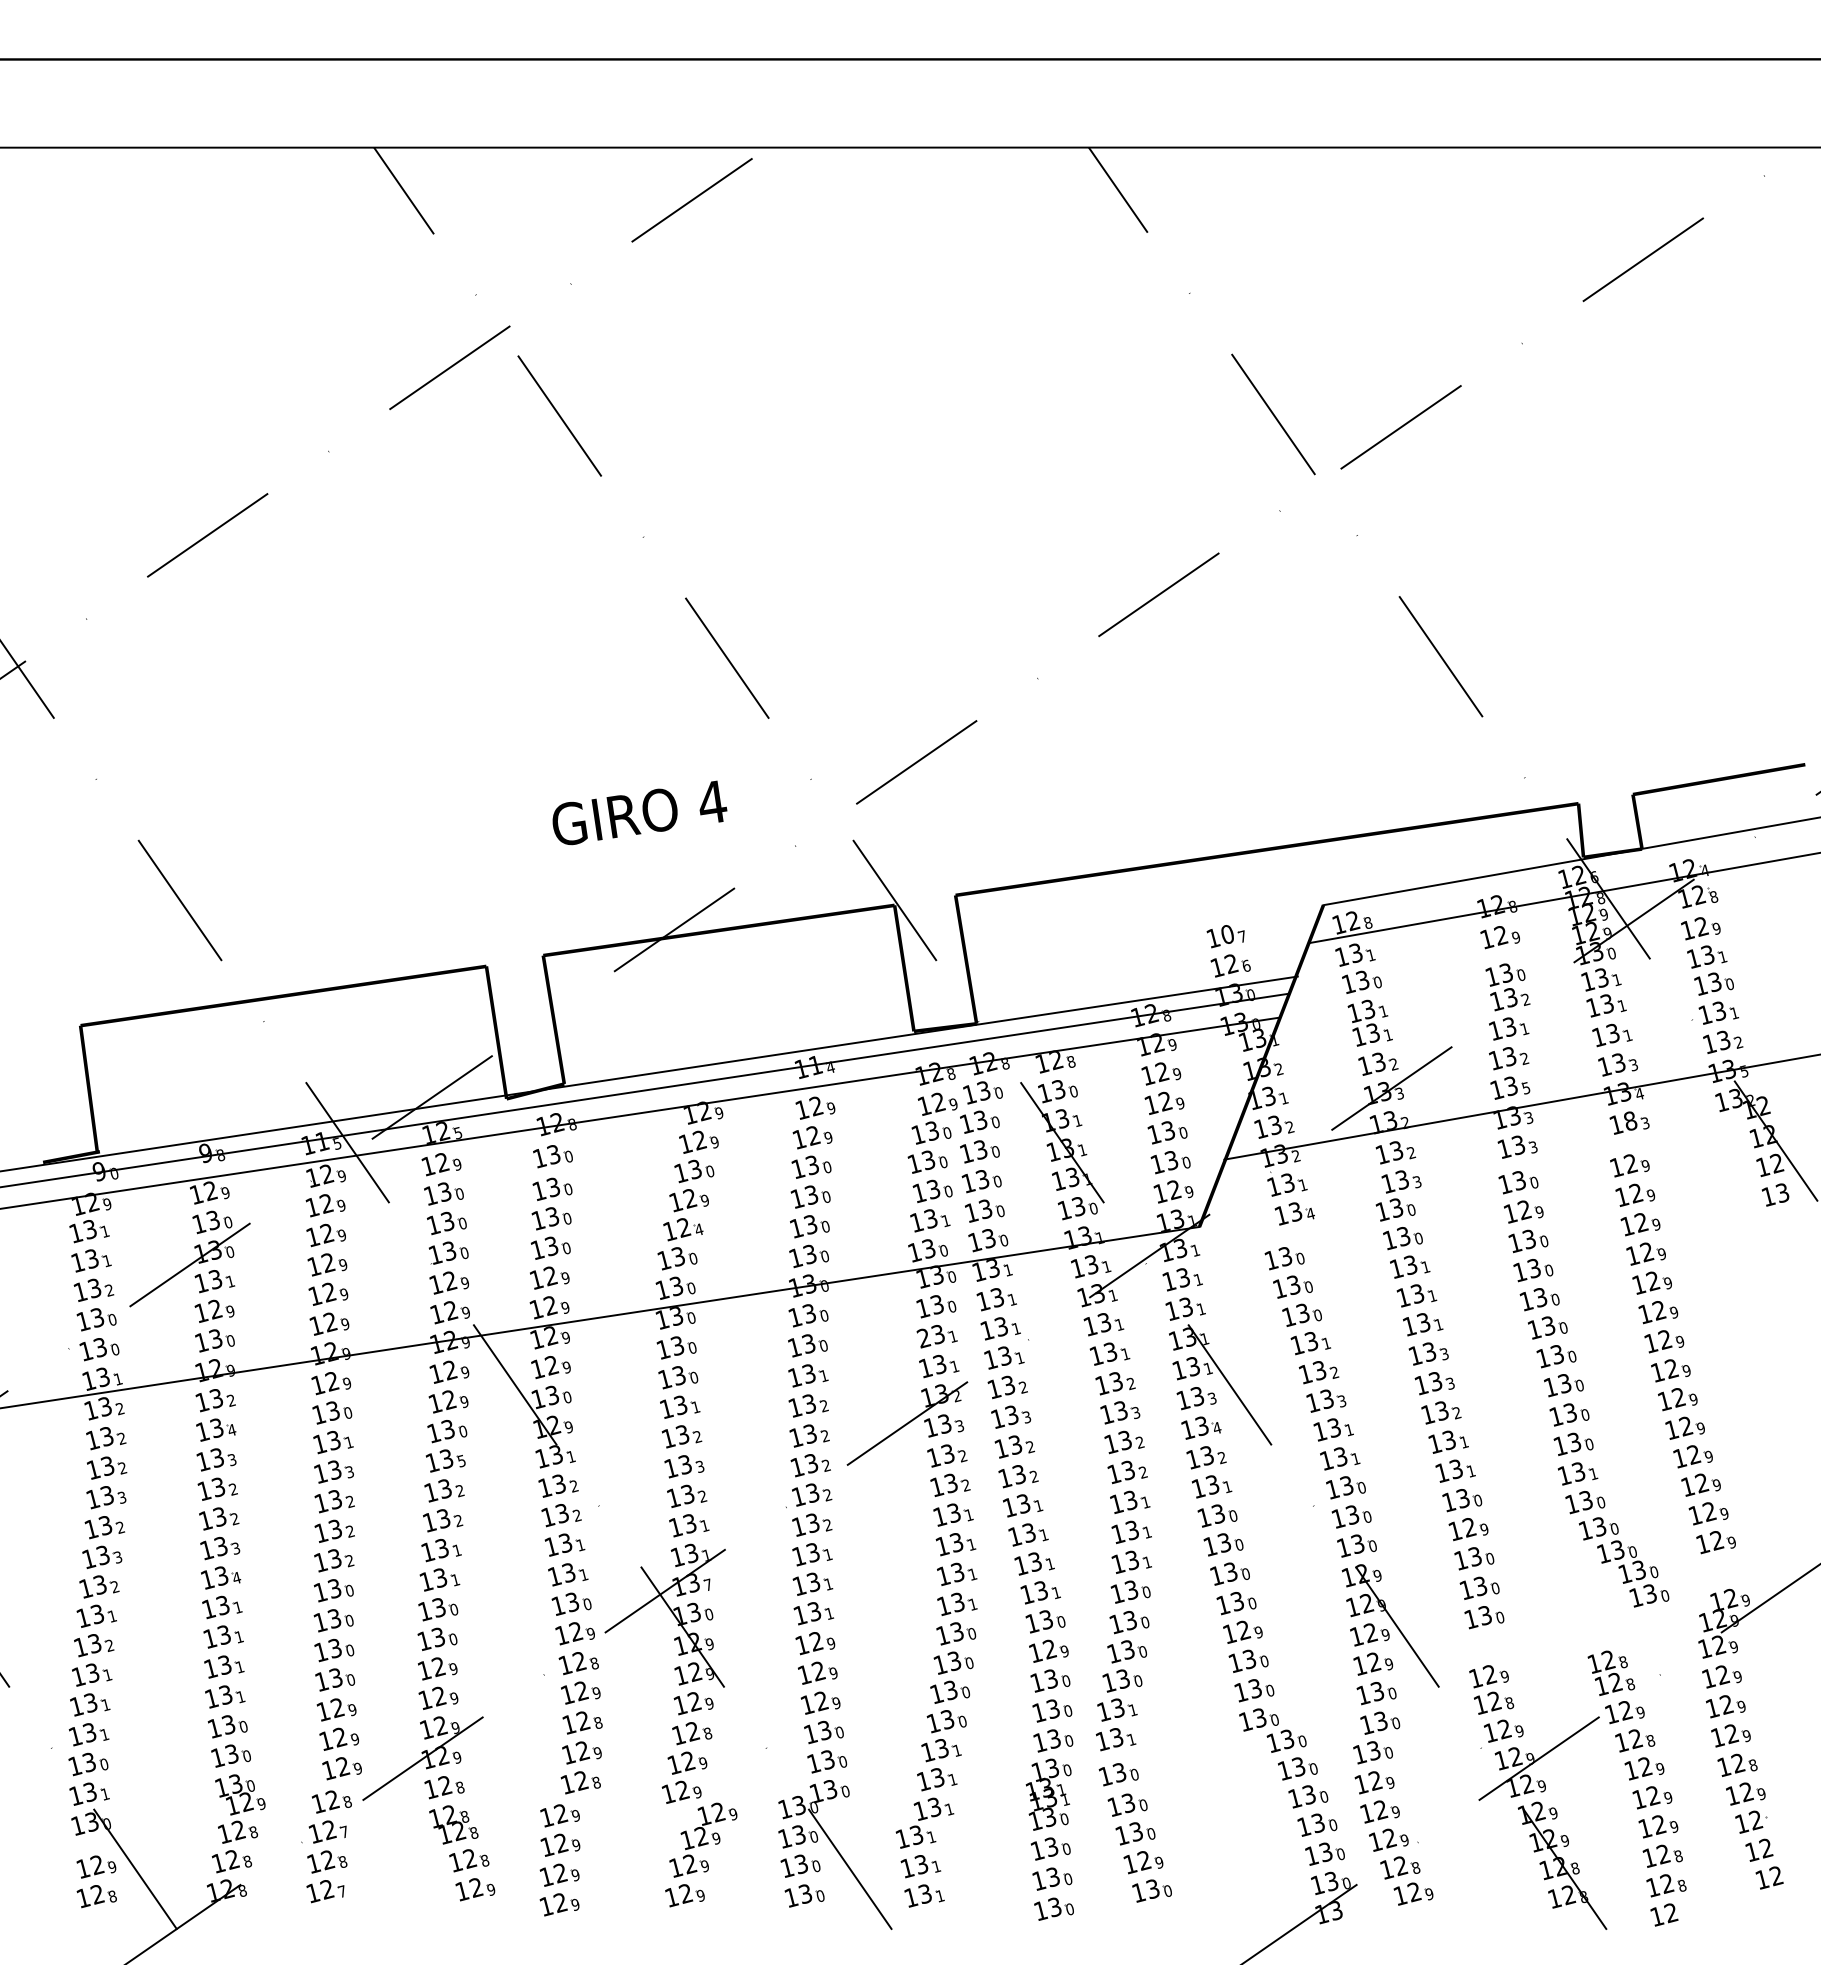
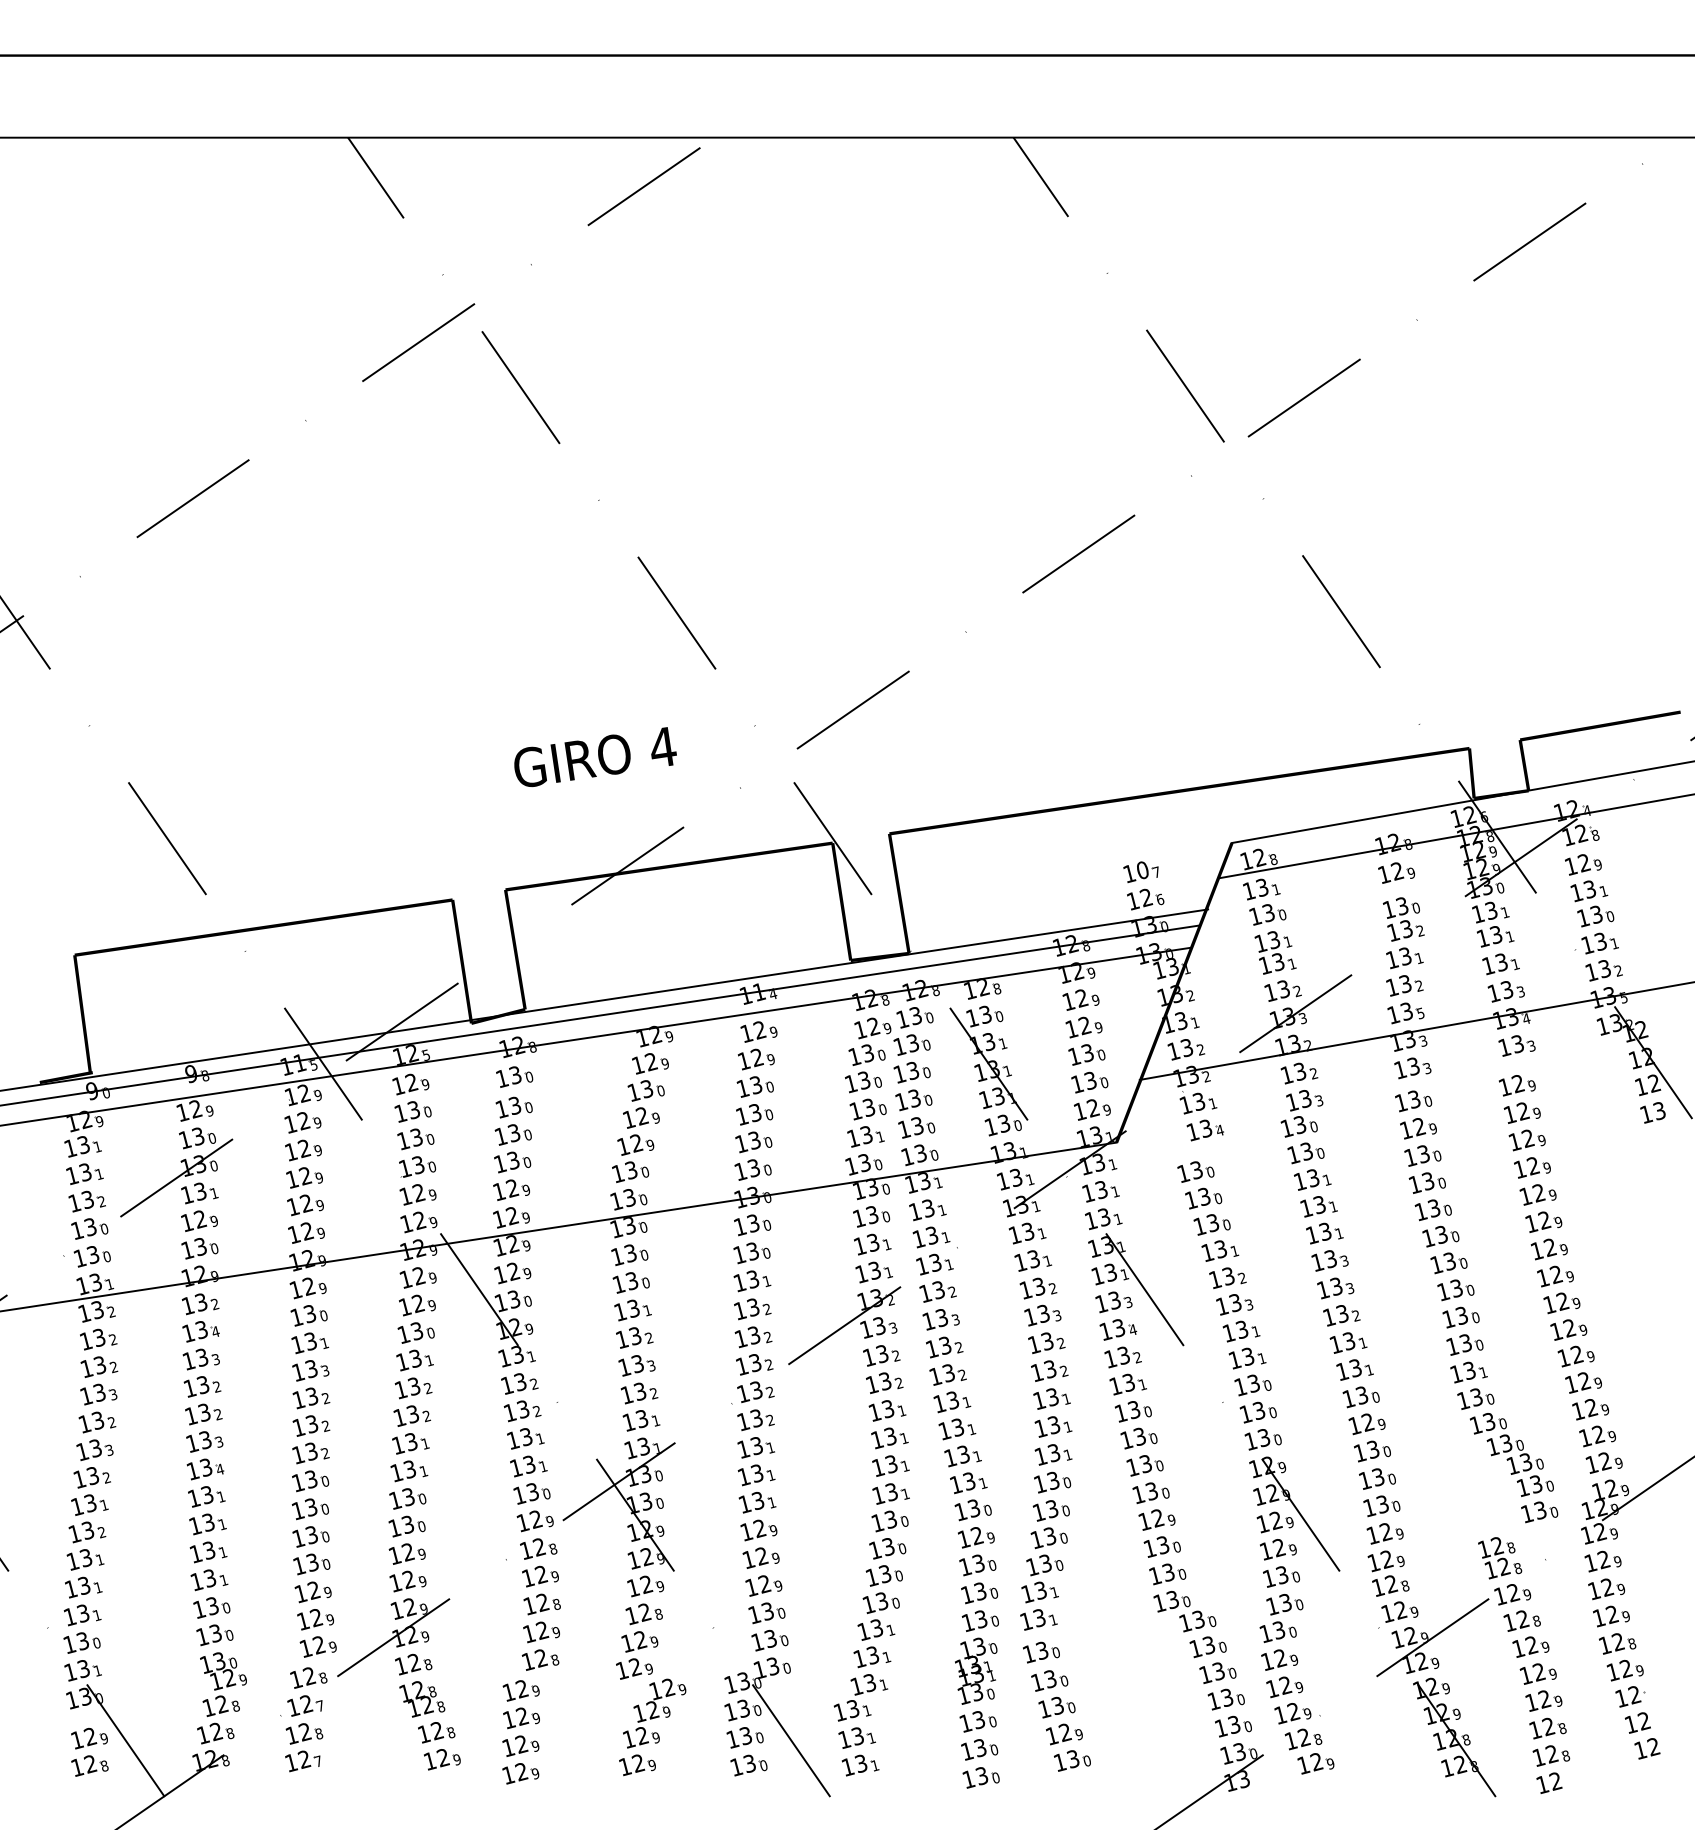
text: (1630, 1121) -> (1517, 1044), 18 -> 13
text: (699, 1229) -> (651, 1144), 4 -> 9
text: (923, 1338) -> (859, 1246), 23 -> 13
text: (461, 1460) -> (429, 1360), 5 -> 1
part: (1722, 1570) -> (1603, 1462), added
text: (707, 1584) -> (658, 1475), 7 -> 0
part: (1653, 1623) -> (1539, 1511), added
part: (1487, 1646) -> (1384, 1533), added

